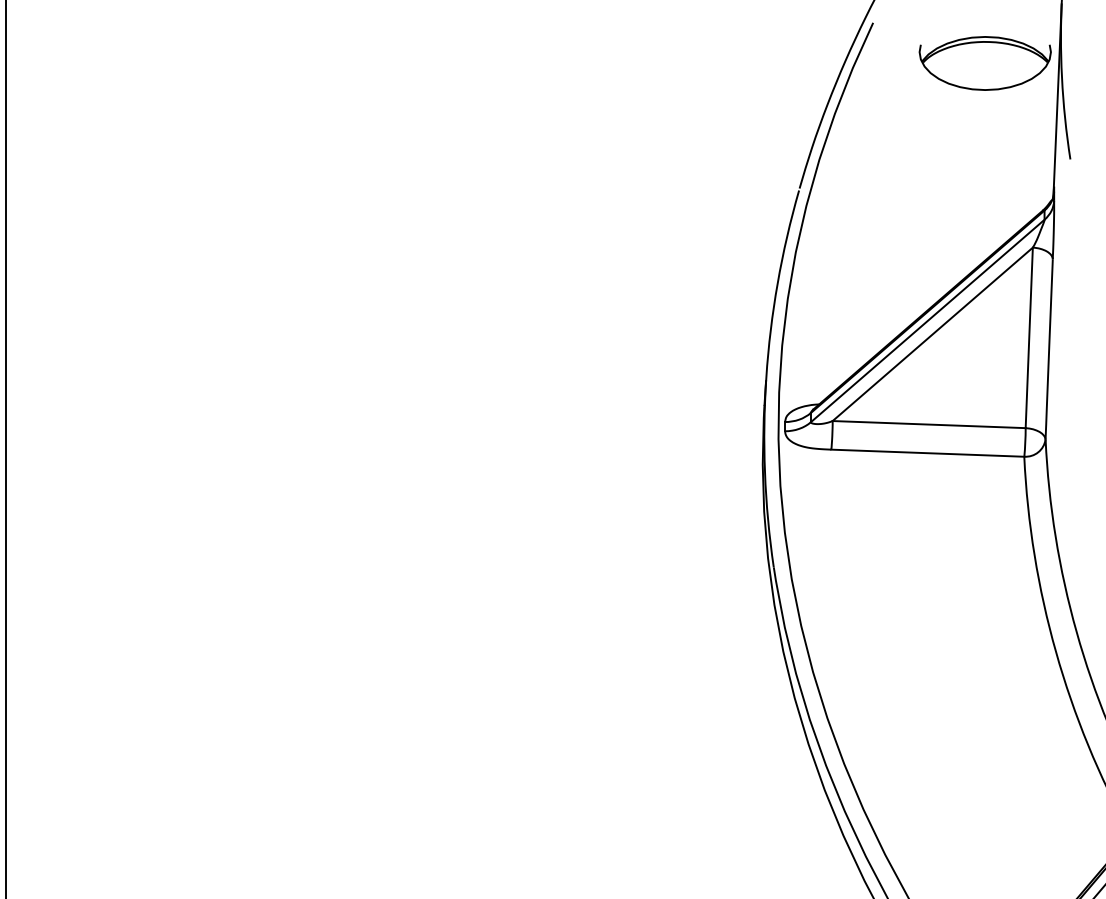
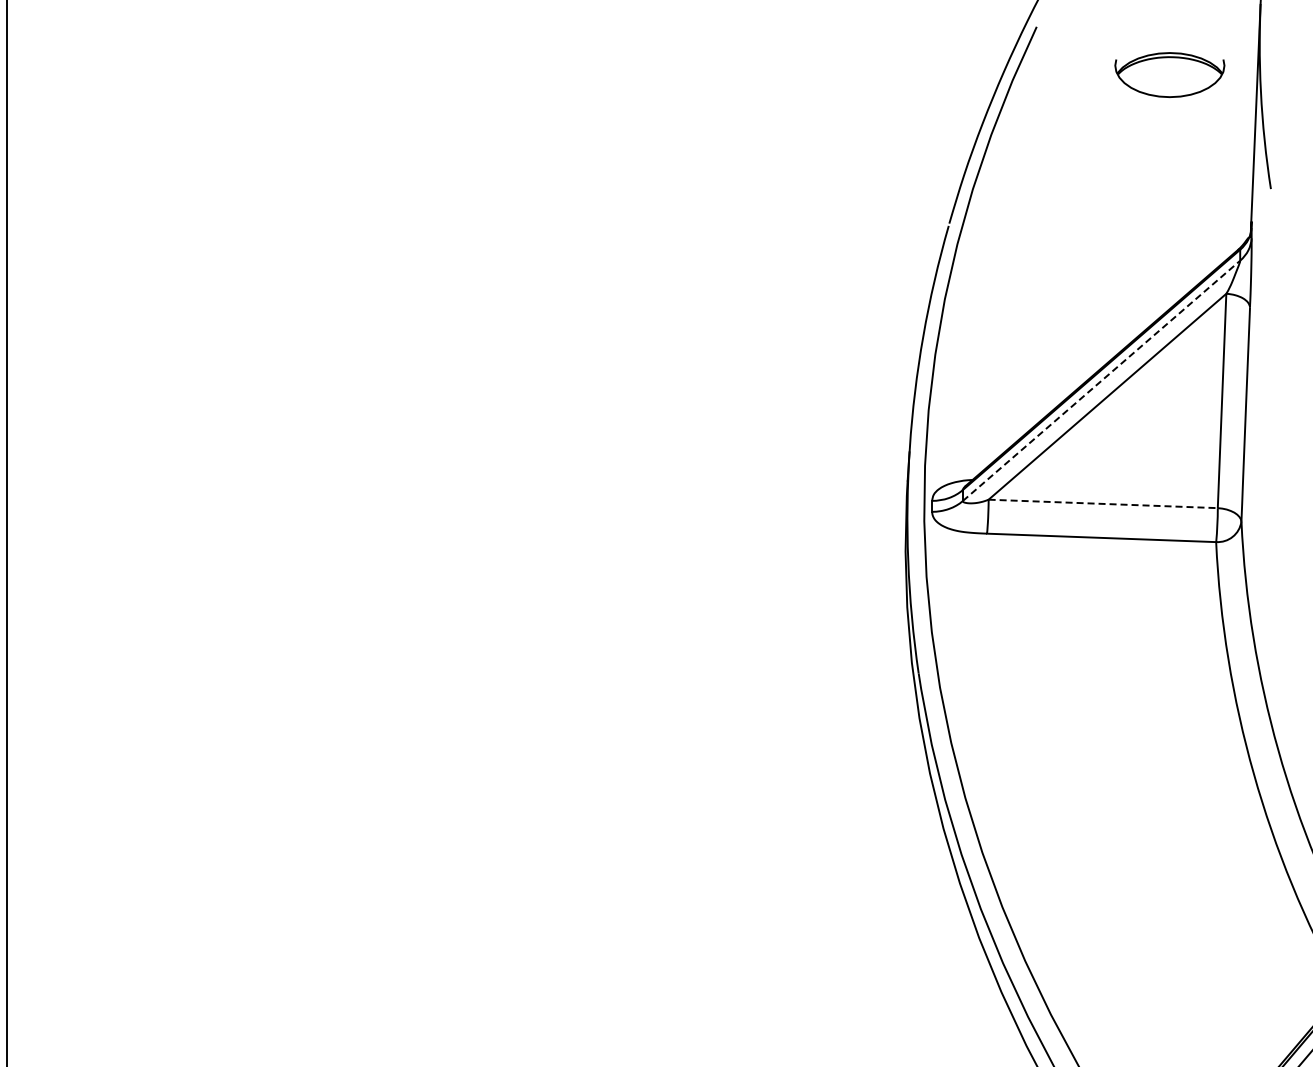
part: (984, 62) -> (1169, 74), size x0.7
line: (927, 320) -> (1101, 380), solid -> dashed
line: (929, 424) -> (1103, 503), solid -> dashed

